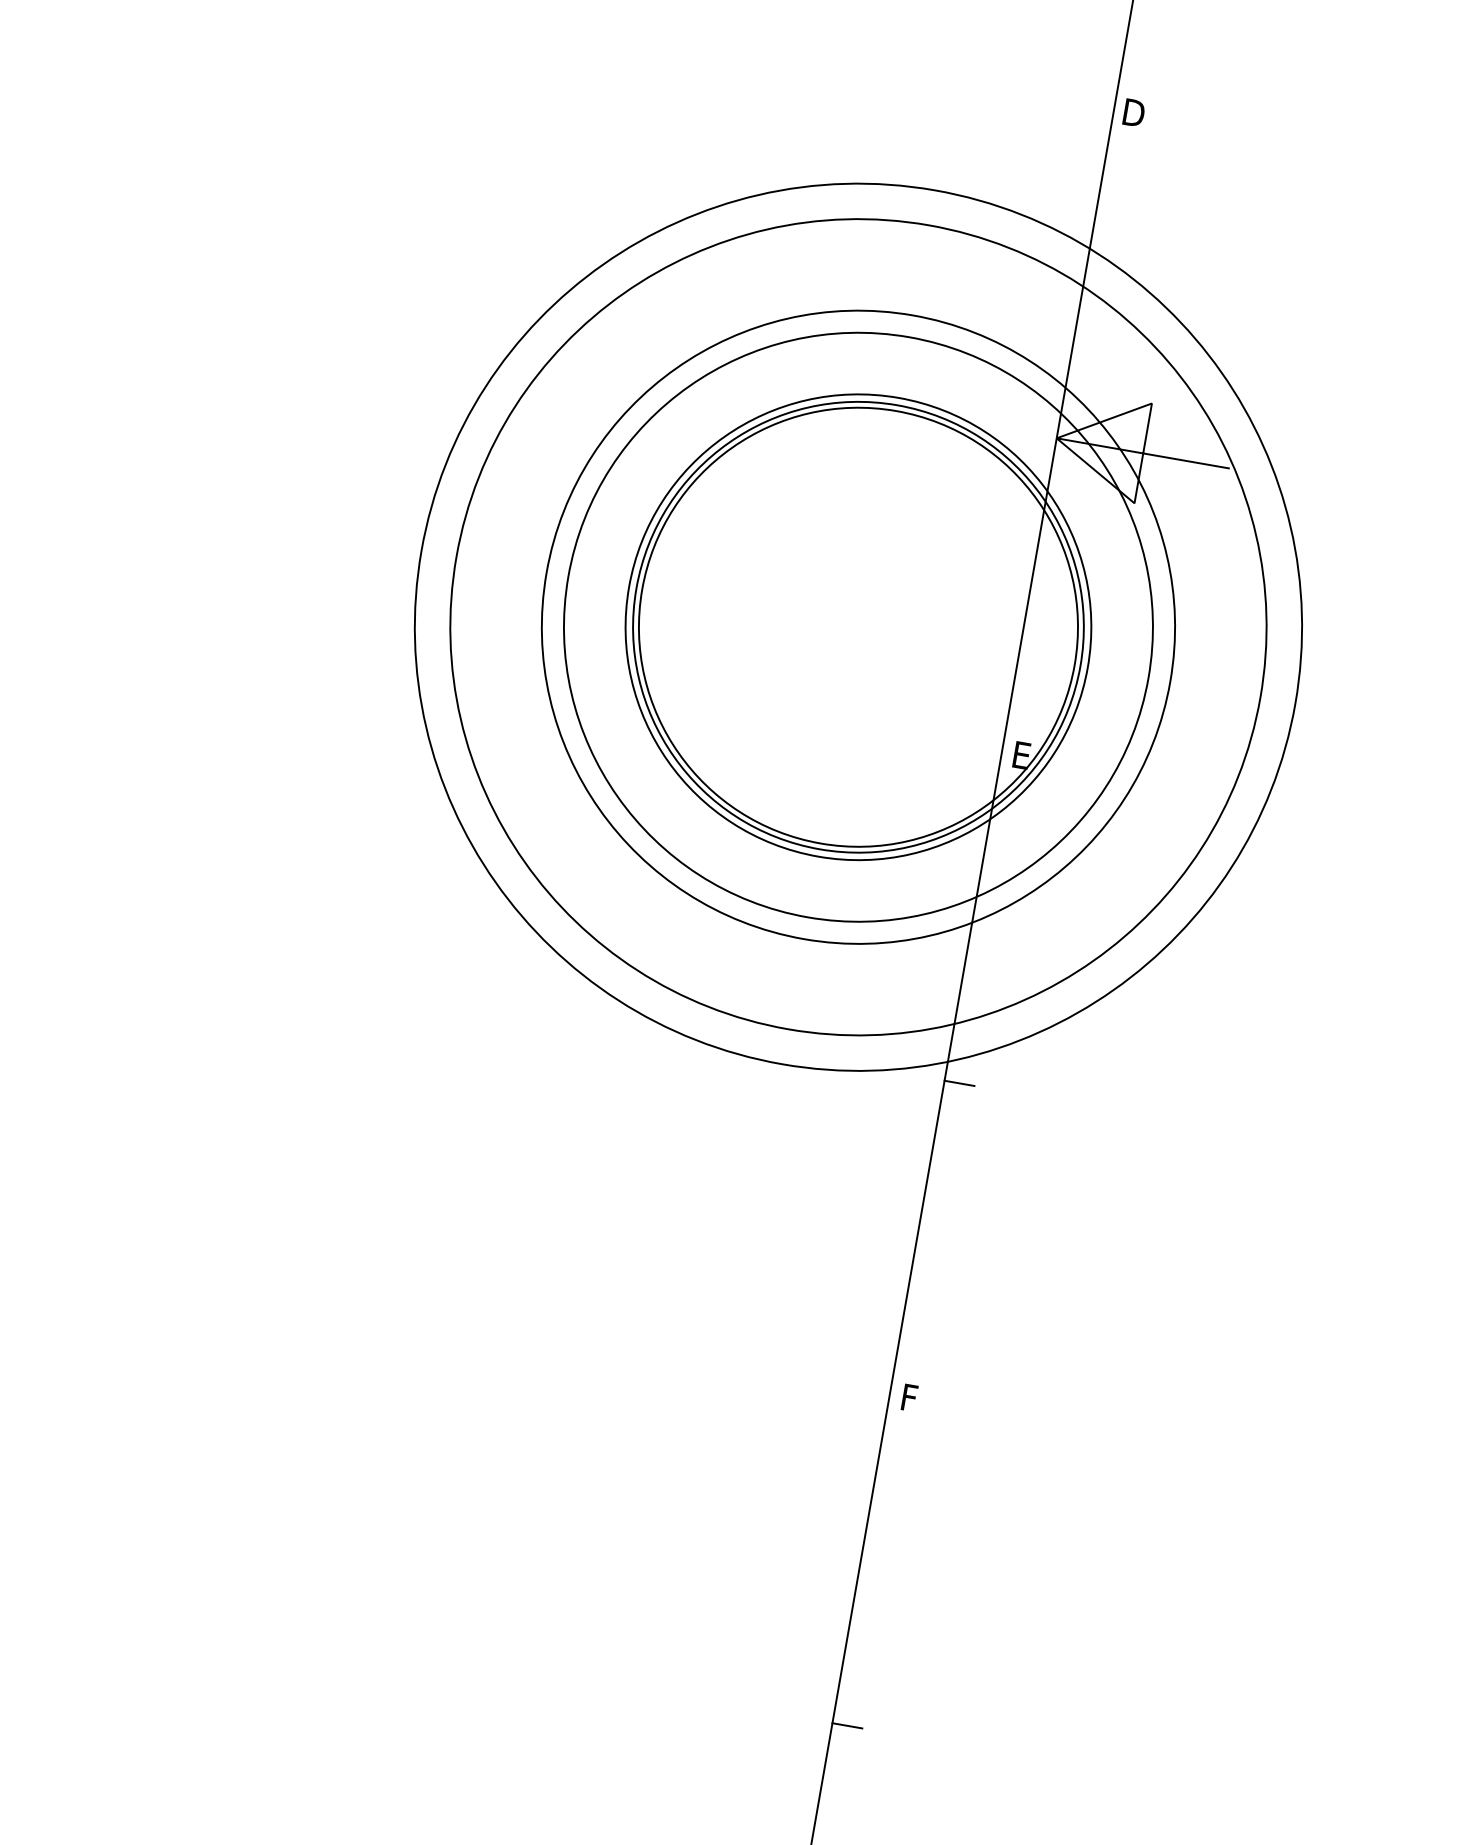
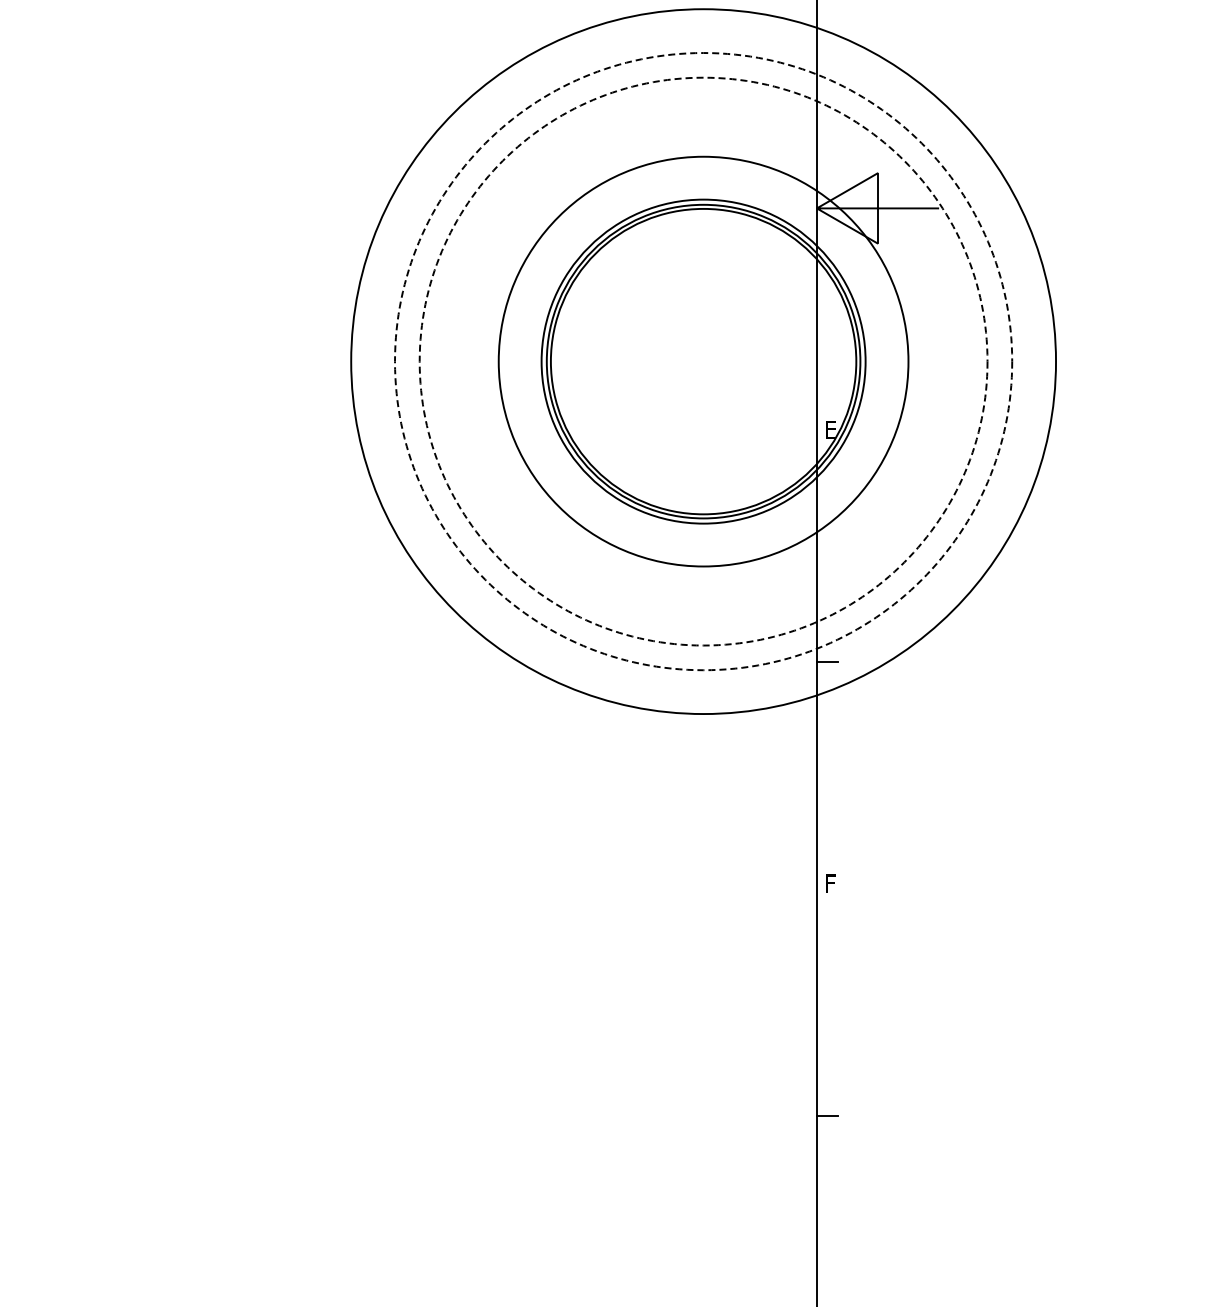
circle: (858, 627) -> (703, 361), size x1.6
circle: (858, 627) -> (703, 361), solid -> dashed
circle: (858, 627) -> (703, 361), solid -> dashed

